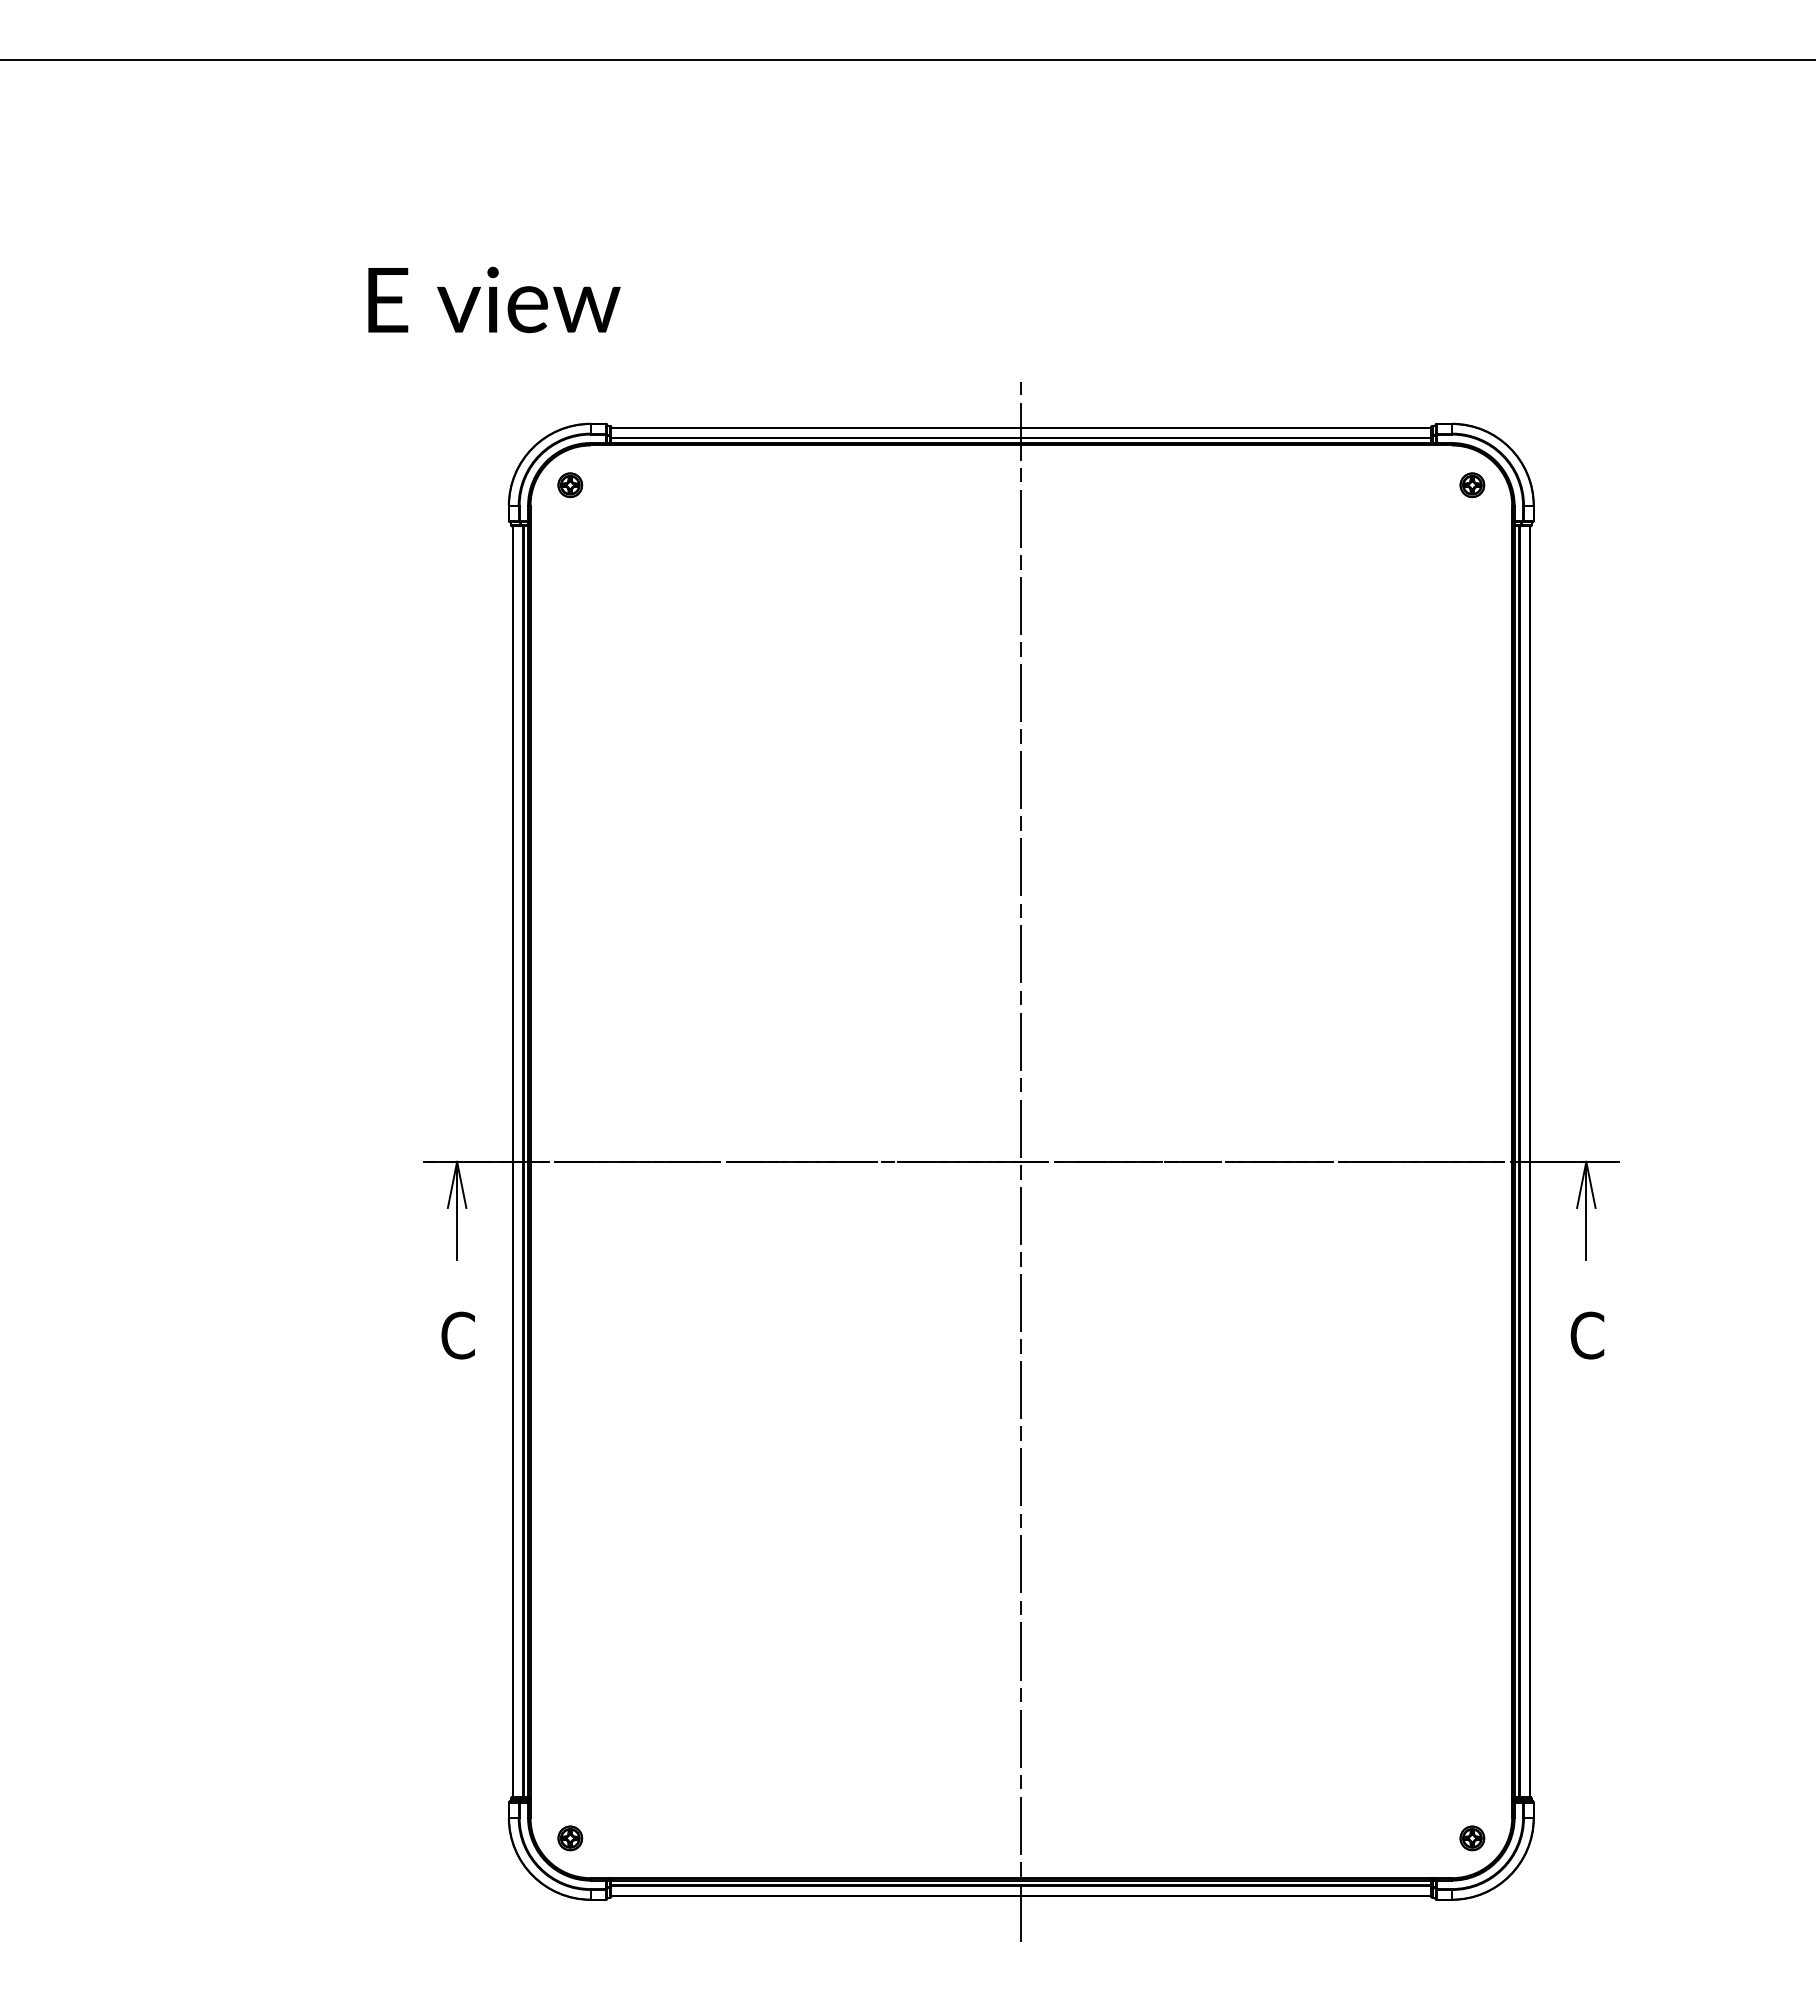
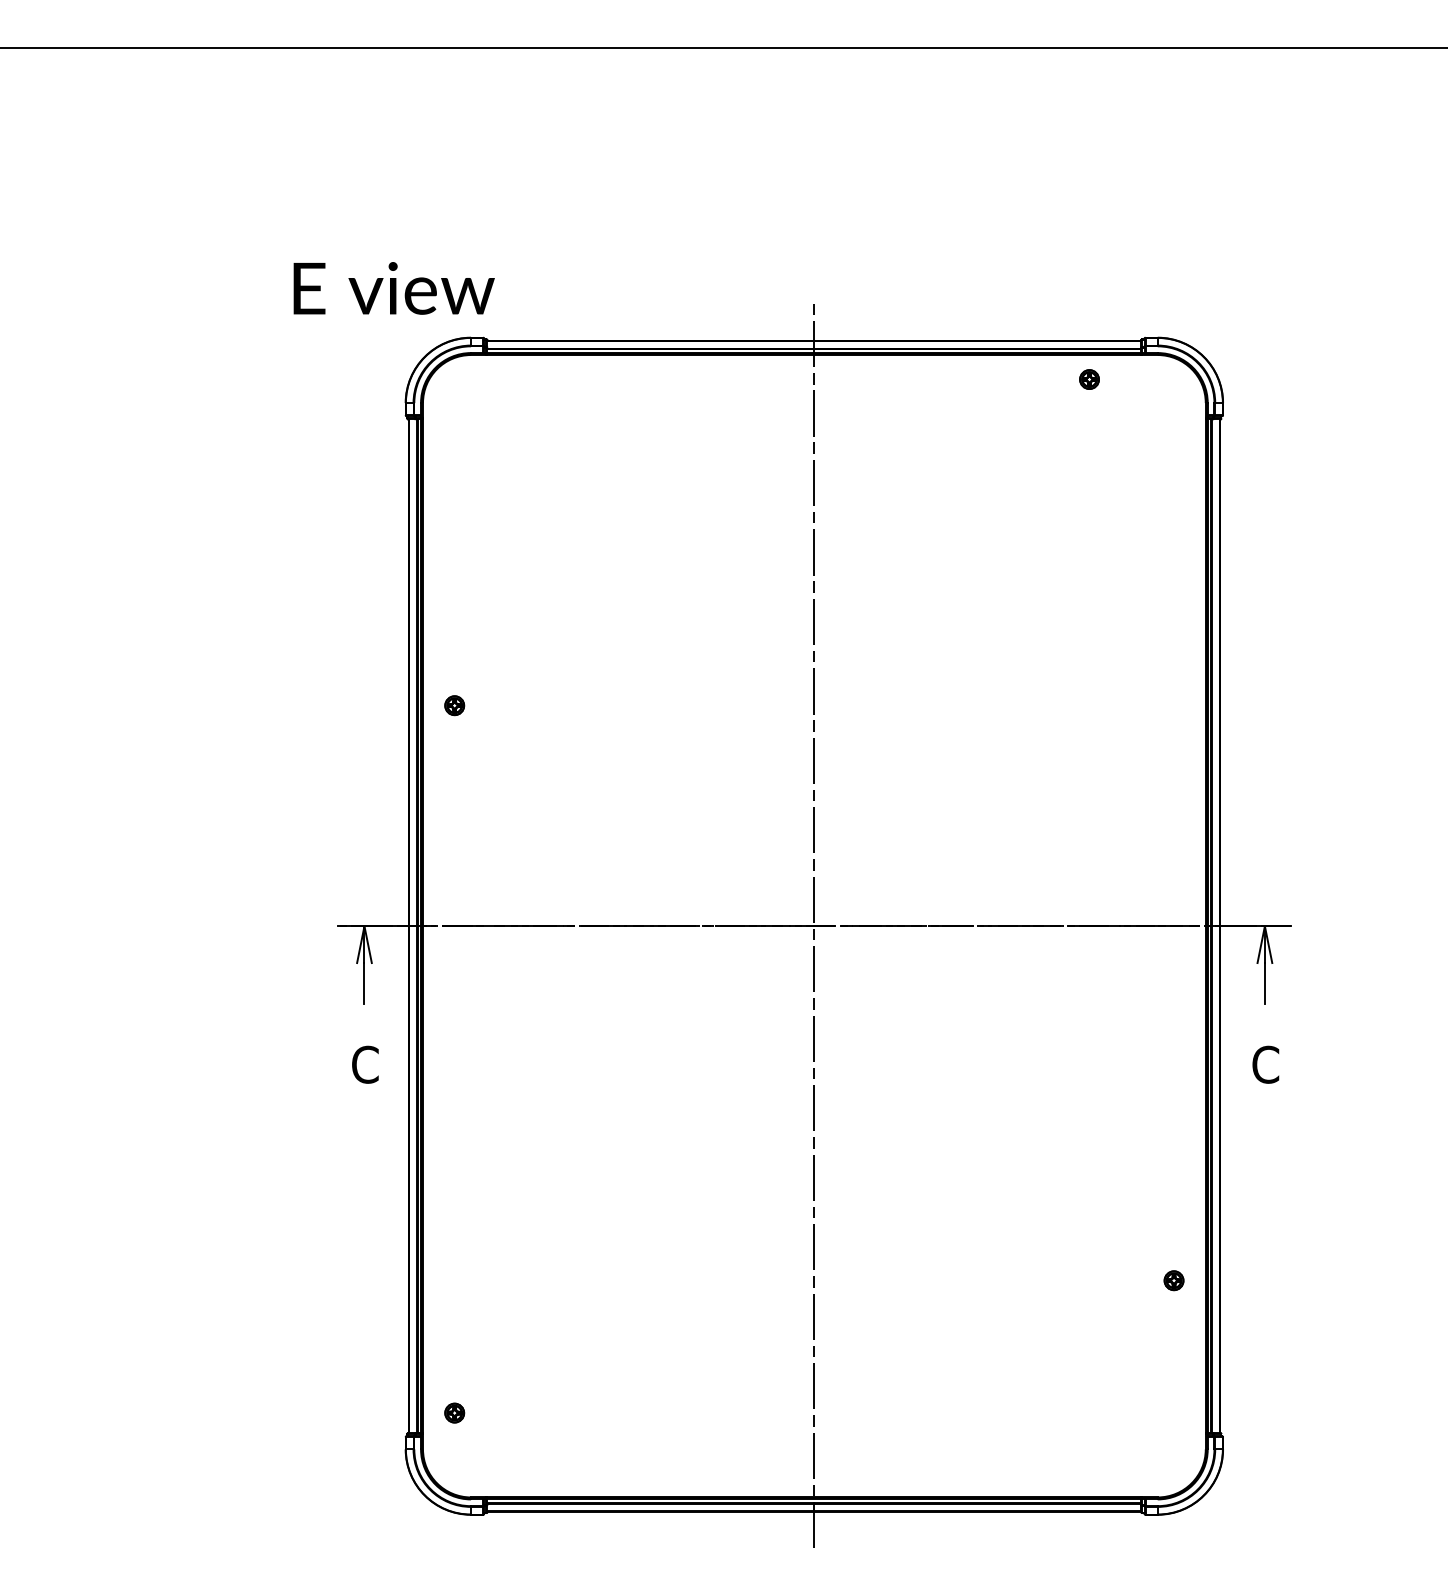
text: (494, 299) -> (394, 288), moved
part: (570, 484) -> (454, 705), moved
part: (1472, 484) -> (1089, 378), moved
part: (570, 1838) -> (454, 1413), moved
part: (1472, 1838) -> (1174, 1280), moved

